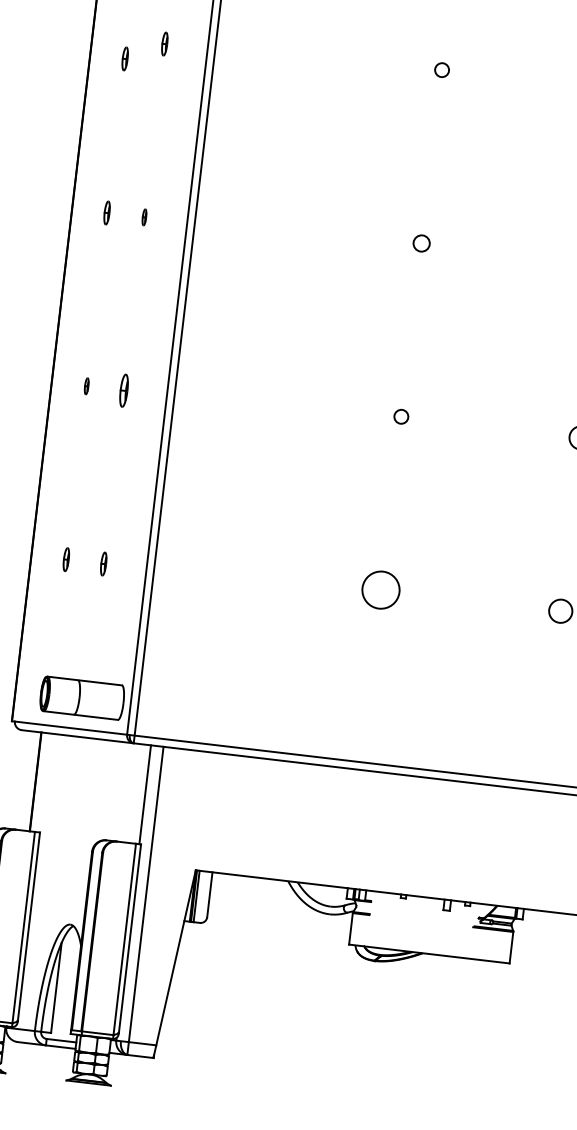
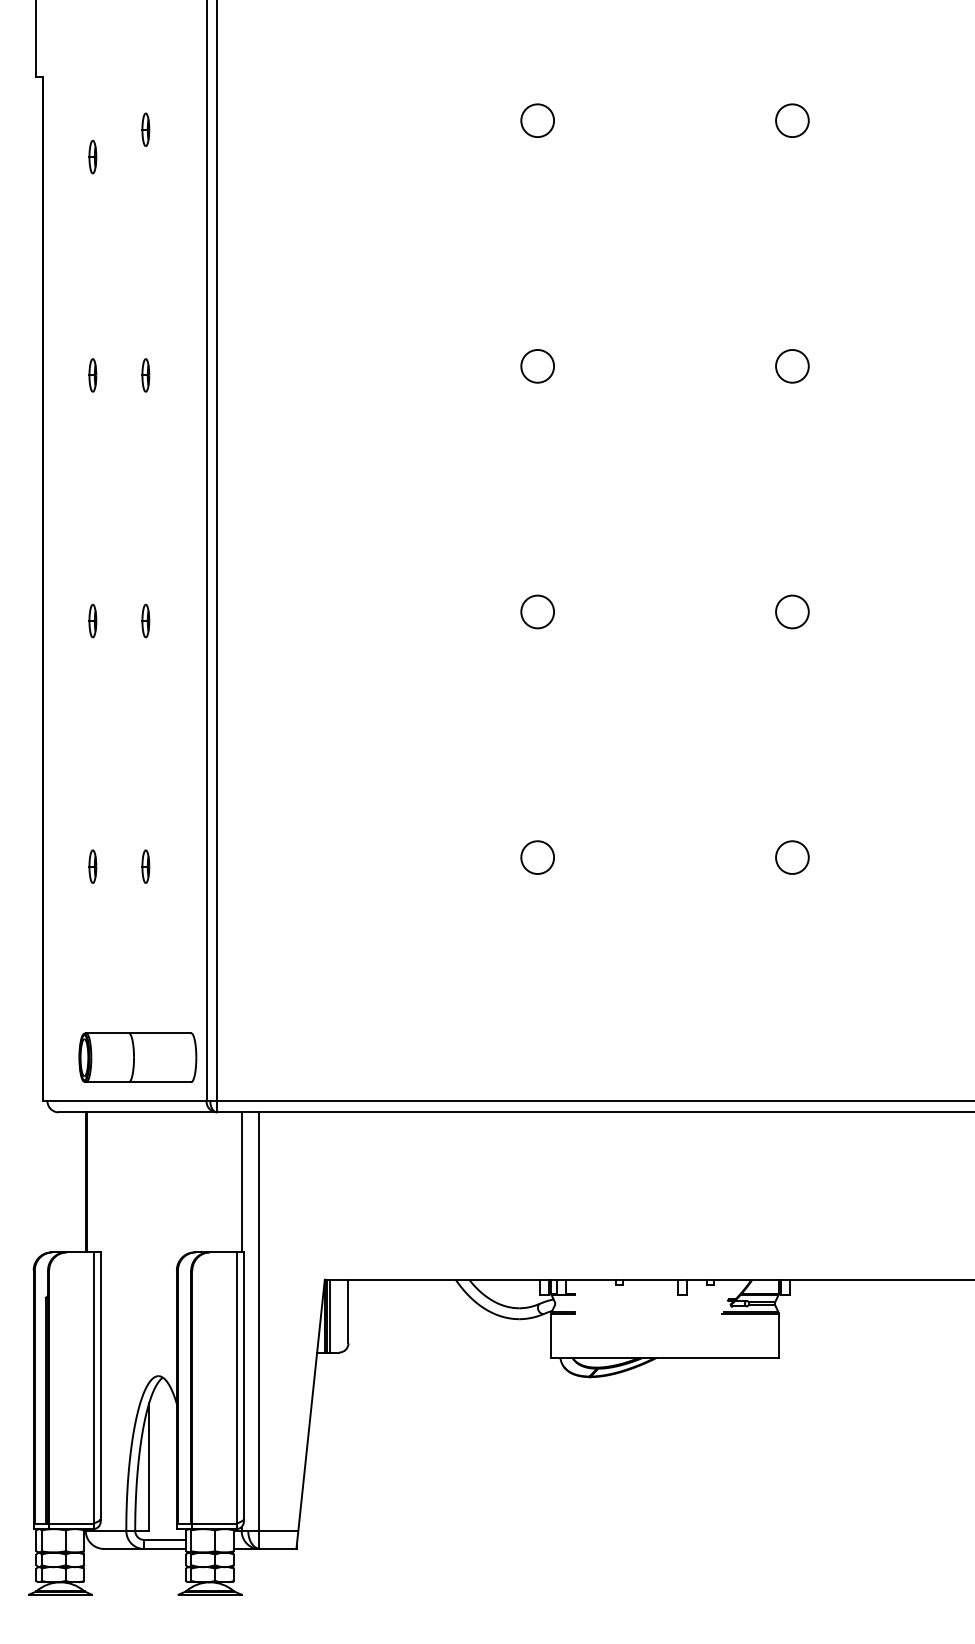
circle: (441, 69) -> (537, 120), size x1.67
part: (144, 217) -> (145, 375), size x1.43
circle: (421, 243) -> (537, 366), size x1.43
part: (86, 385) -> (92, 620), size x1.43
part: (123, 390) -> (145, 620), size x0.71
circle: (401, 416) -> (537, 611), size x1.67
circle: (380, 590) -> (537, 857), size x0.62

